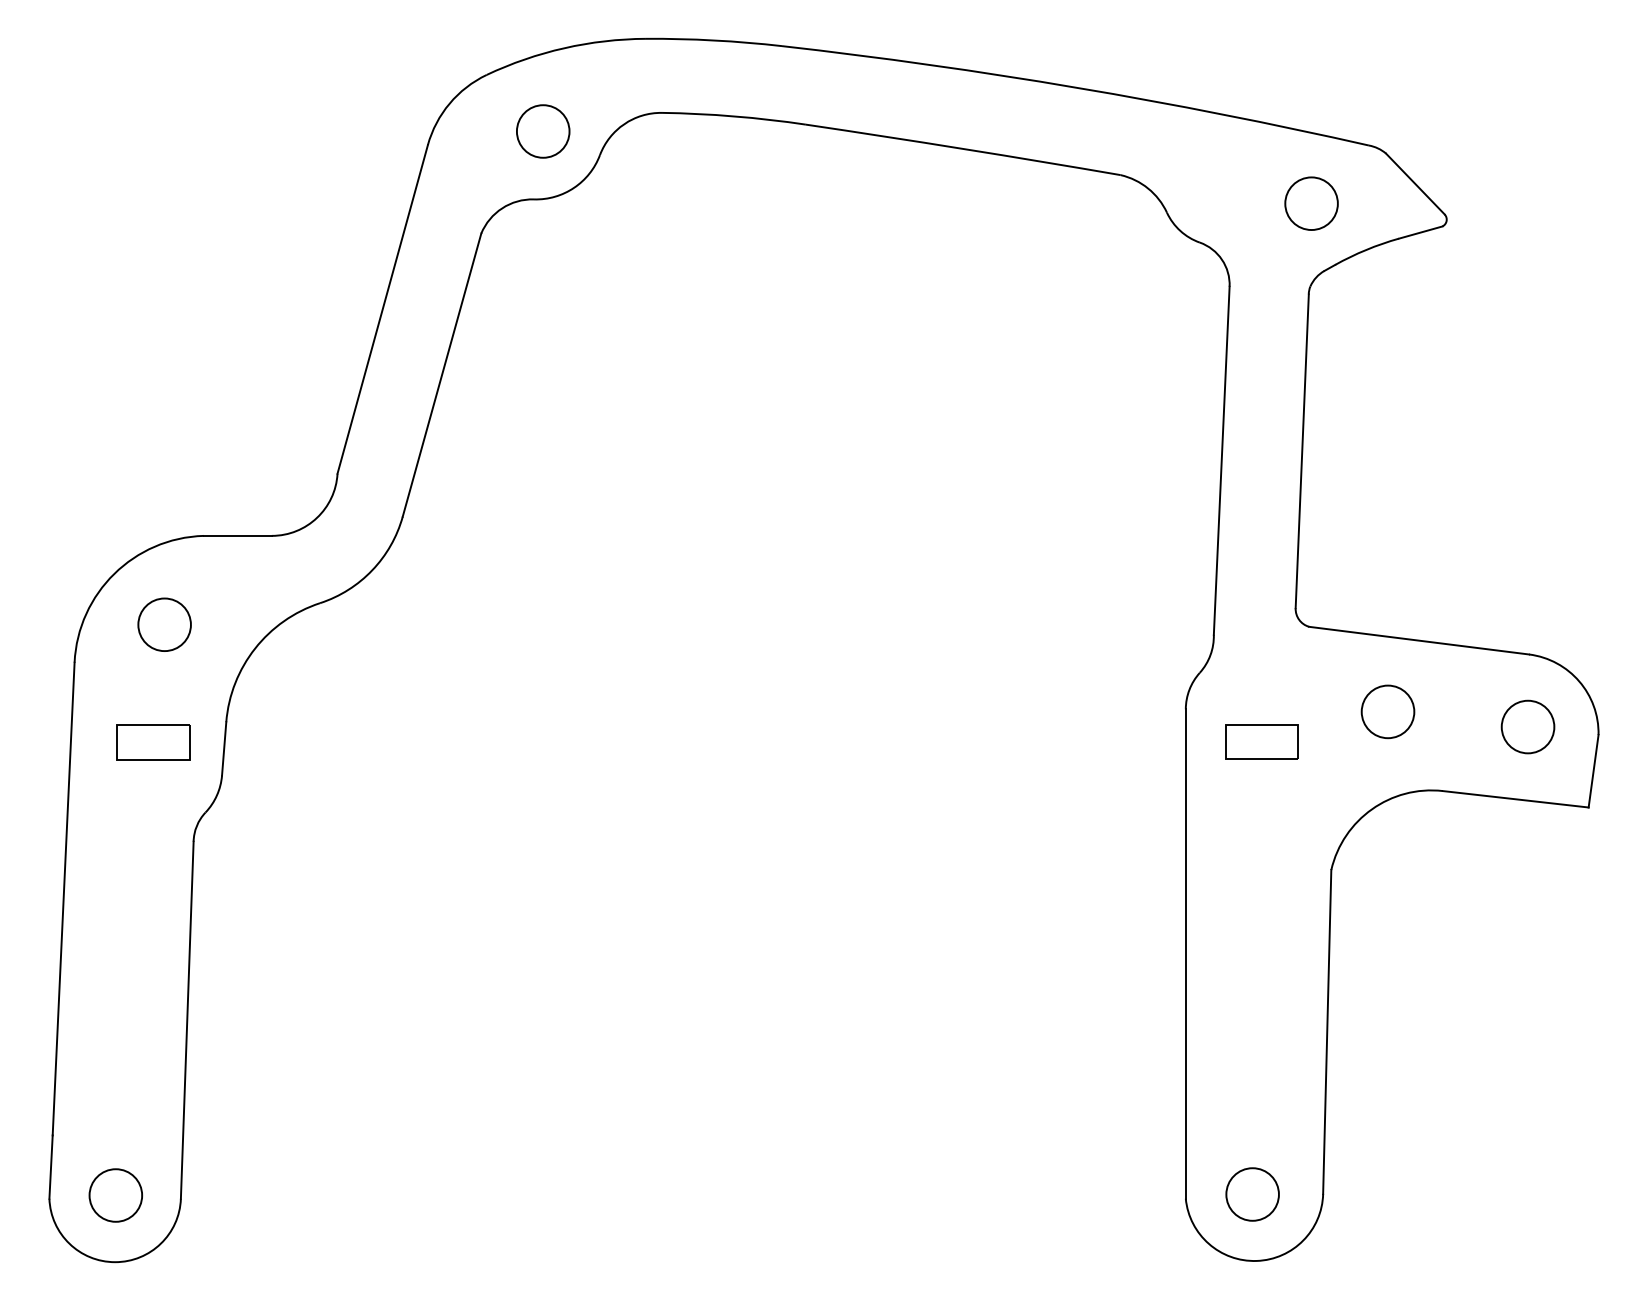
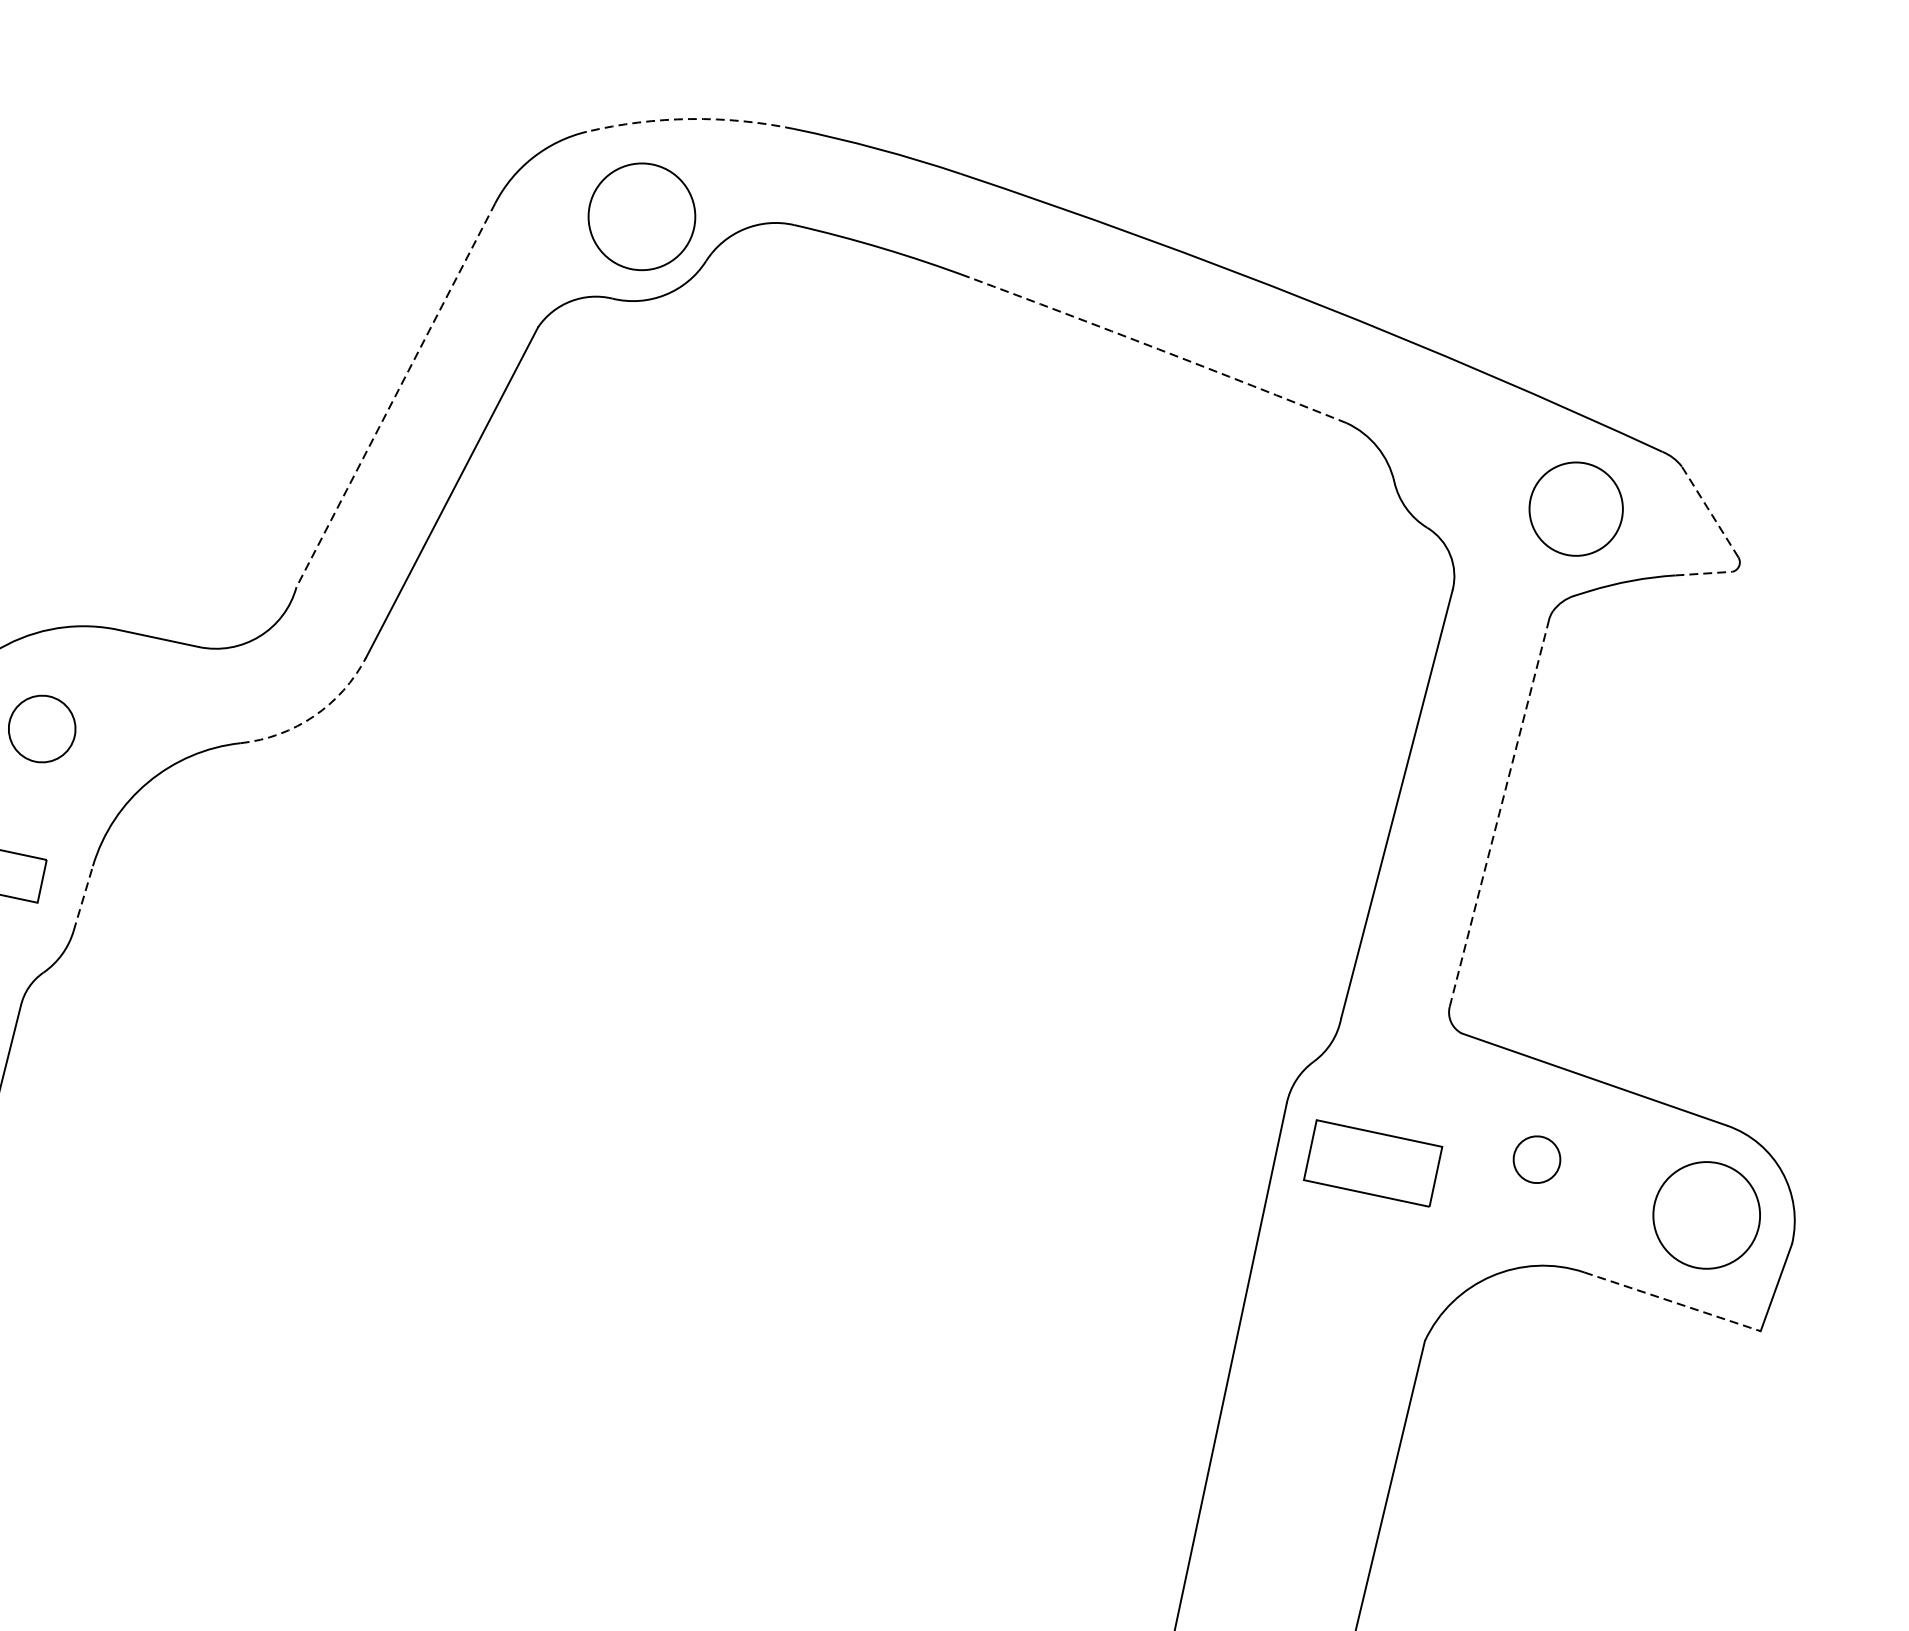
arc: (564, 48) -> (690, 119), solid -> dashed
circle: (542, 131) -> (641, 216), size x1.6
arc: (963, 148) -> (1158, 348), solid -> dashed
line: (1415, 183) -> (1710, 511), solid -> dashed
circle: (1311, 203) -> (1576, 508), size x1.4
line: (1420, 232) -> (1703, 573), solid -> dashed
line: (382, 309) -> (395, 395), solid -> dashed
line: (1302, 451) -> (1499, 814), solid -> dashed
arc: (372, 570) -> (314, 716), solid -> dashed
circle: (1387, 711) -> (1536, 1159), size x0.7
circle: (1527, 726) -> (1706, 1214), size x1.6
part: (1261, 741) -> (1372, 1163), size x1.4
line: (224, 748) -> (83, 898), solid -> dashed
line: (1516, 799) -> (1673, 1302), solid -> dashed

